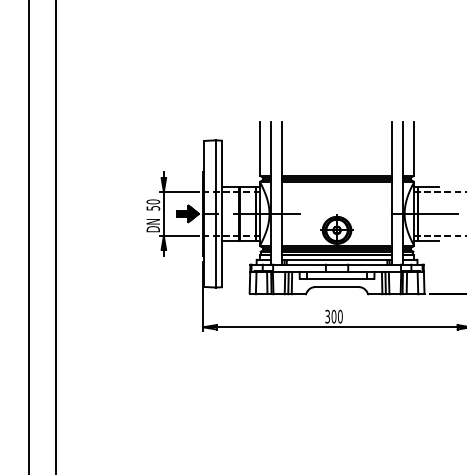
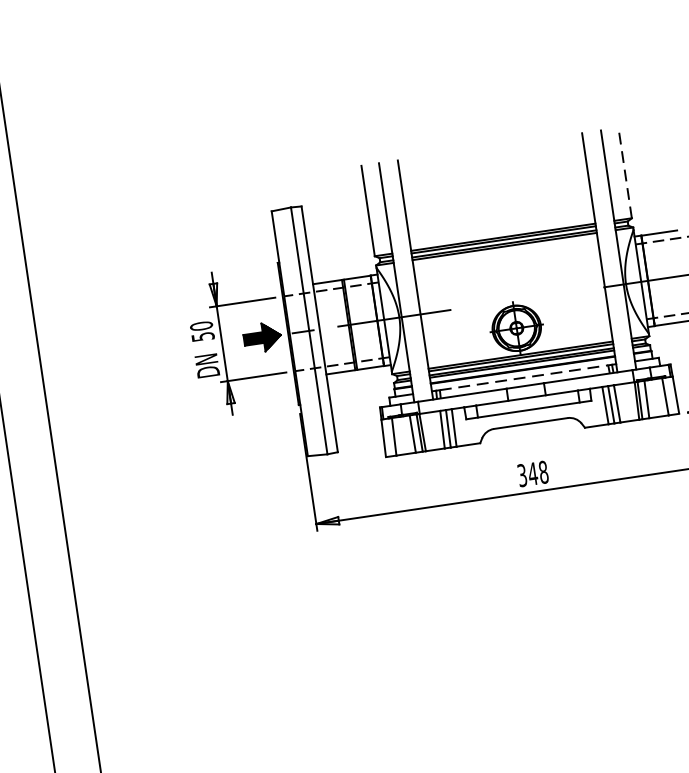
line: (413, 149) -> (624, 173), solid -> dashed
line: (337, 259) -> (524, 377), solid -> dashed
text: (336, 316) -> (537, 472), 300 -> 348

